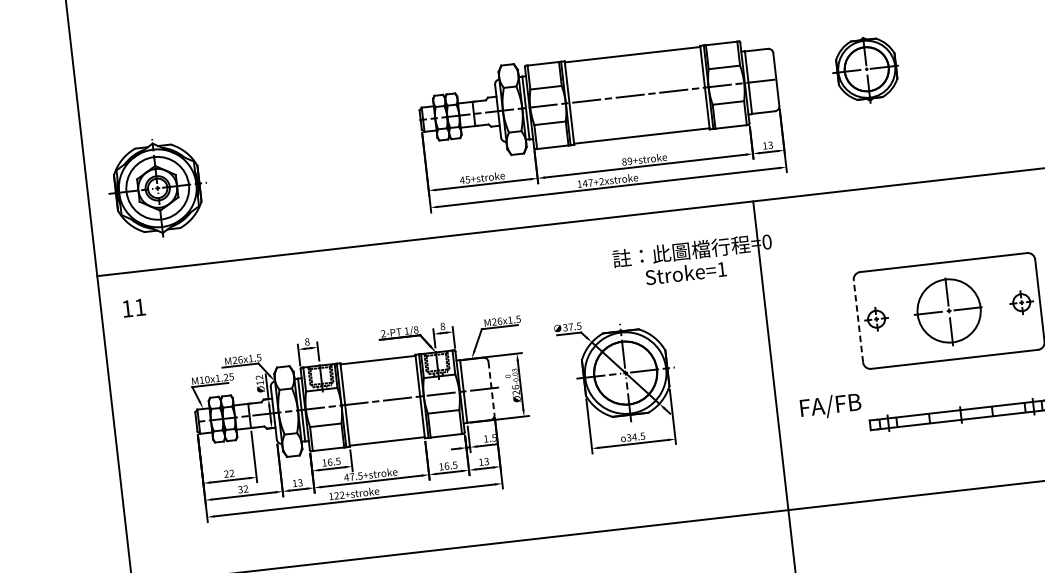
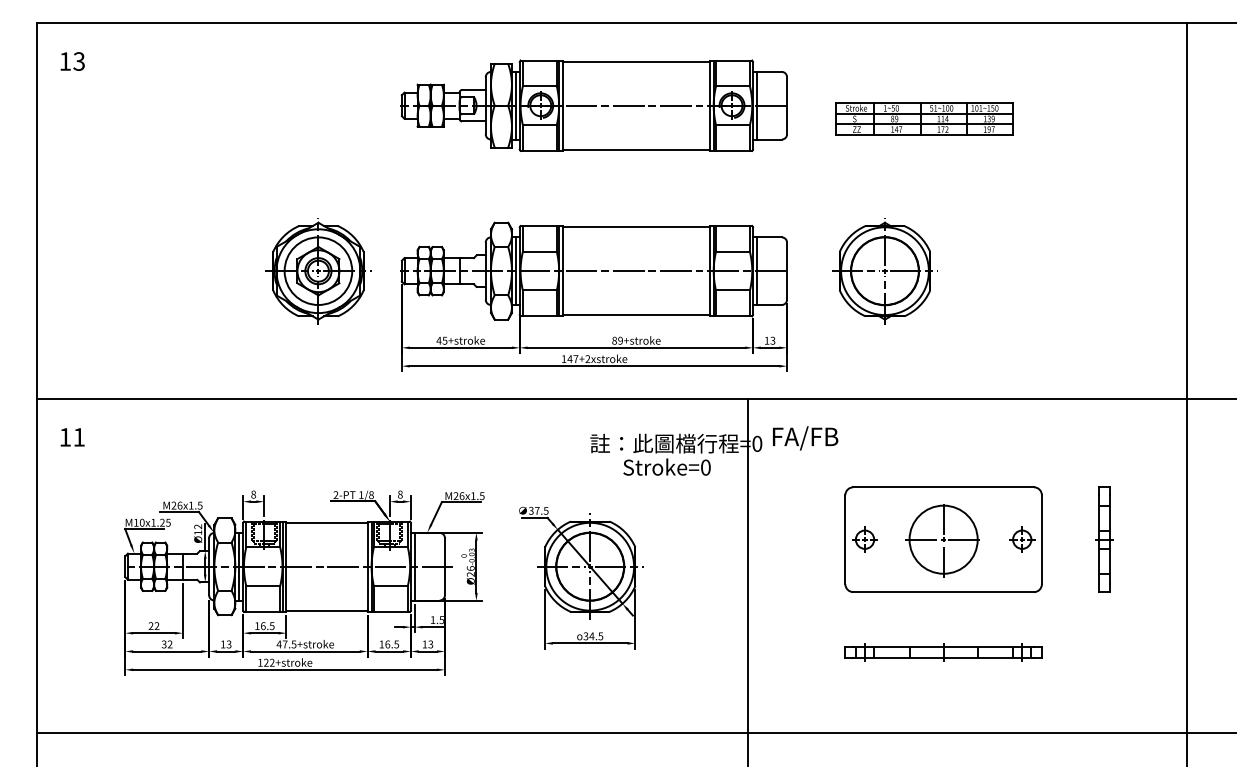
part: (866, 69) -> (884, 271), size x1.43
part: (157, 188) -> (318, 271), moved
text: (721, 269) -> (705, 467), Stroke=1 -> Stroke=0
line: (858, 321) -> (845, 539), dashed -> solid
line: (491, 388) -> (444, 566), dashed -> solid
text: (830, 406) -> (805, 438), moved

